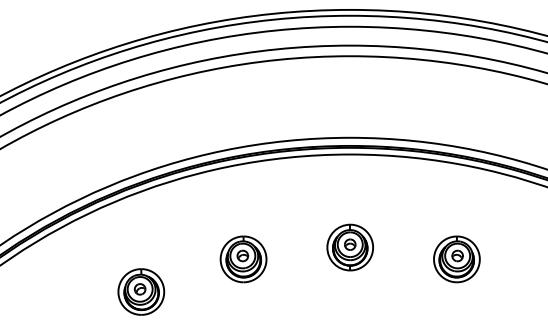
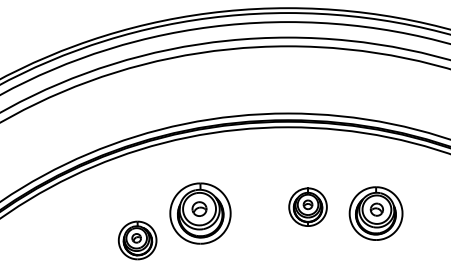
part: (349, 247) -> (307, 207), moved
part: (243, 259) -> (200, 213), size x1.6
part: (456, 259) -> (375, 213), size x1.4
part: (141, 291) -> (137, 240), moved

